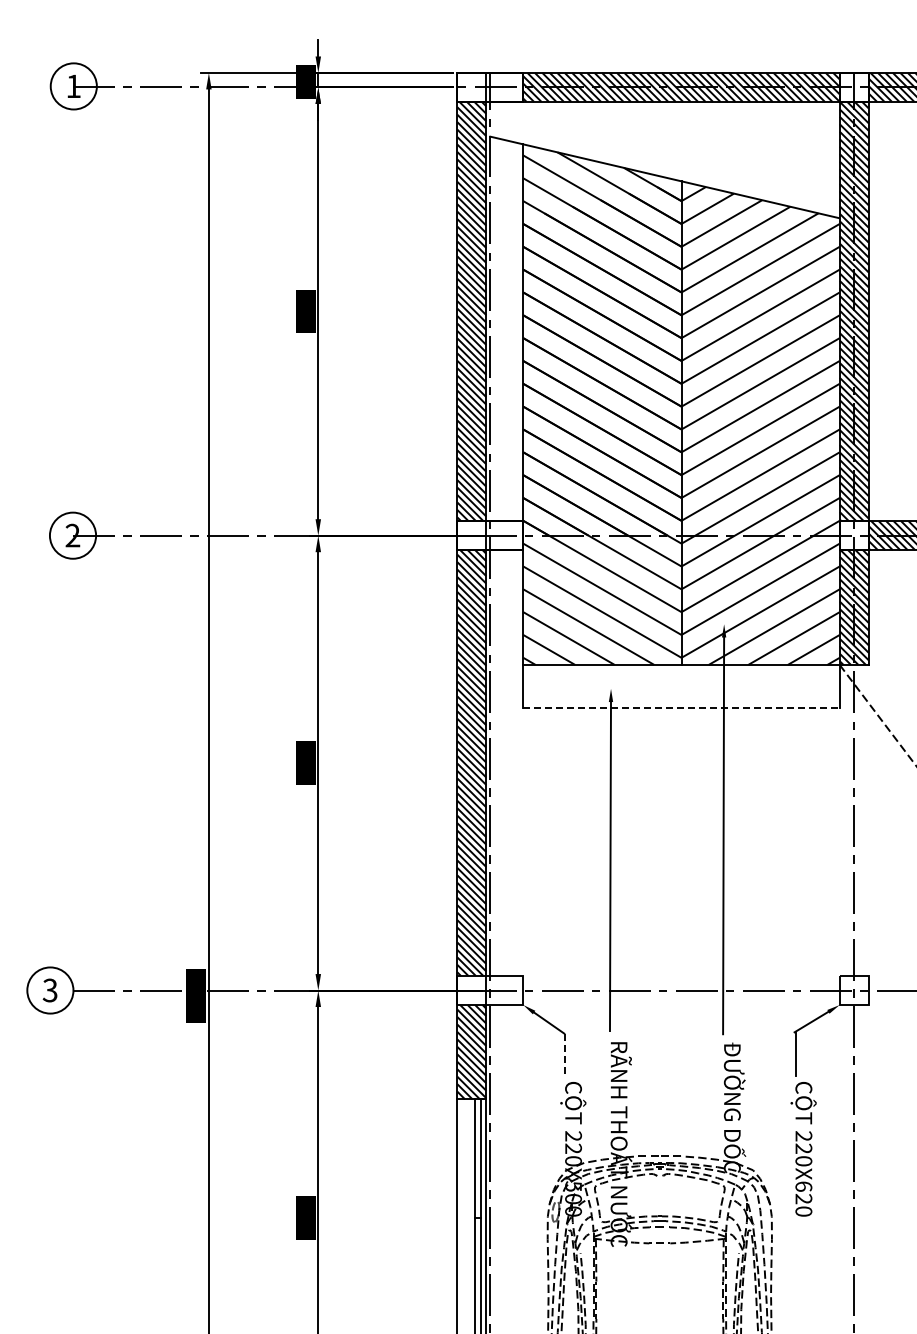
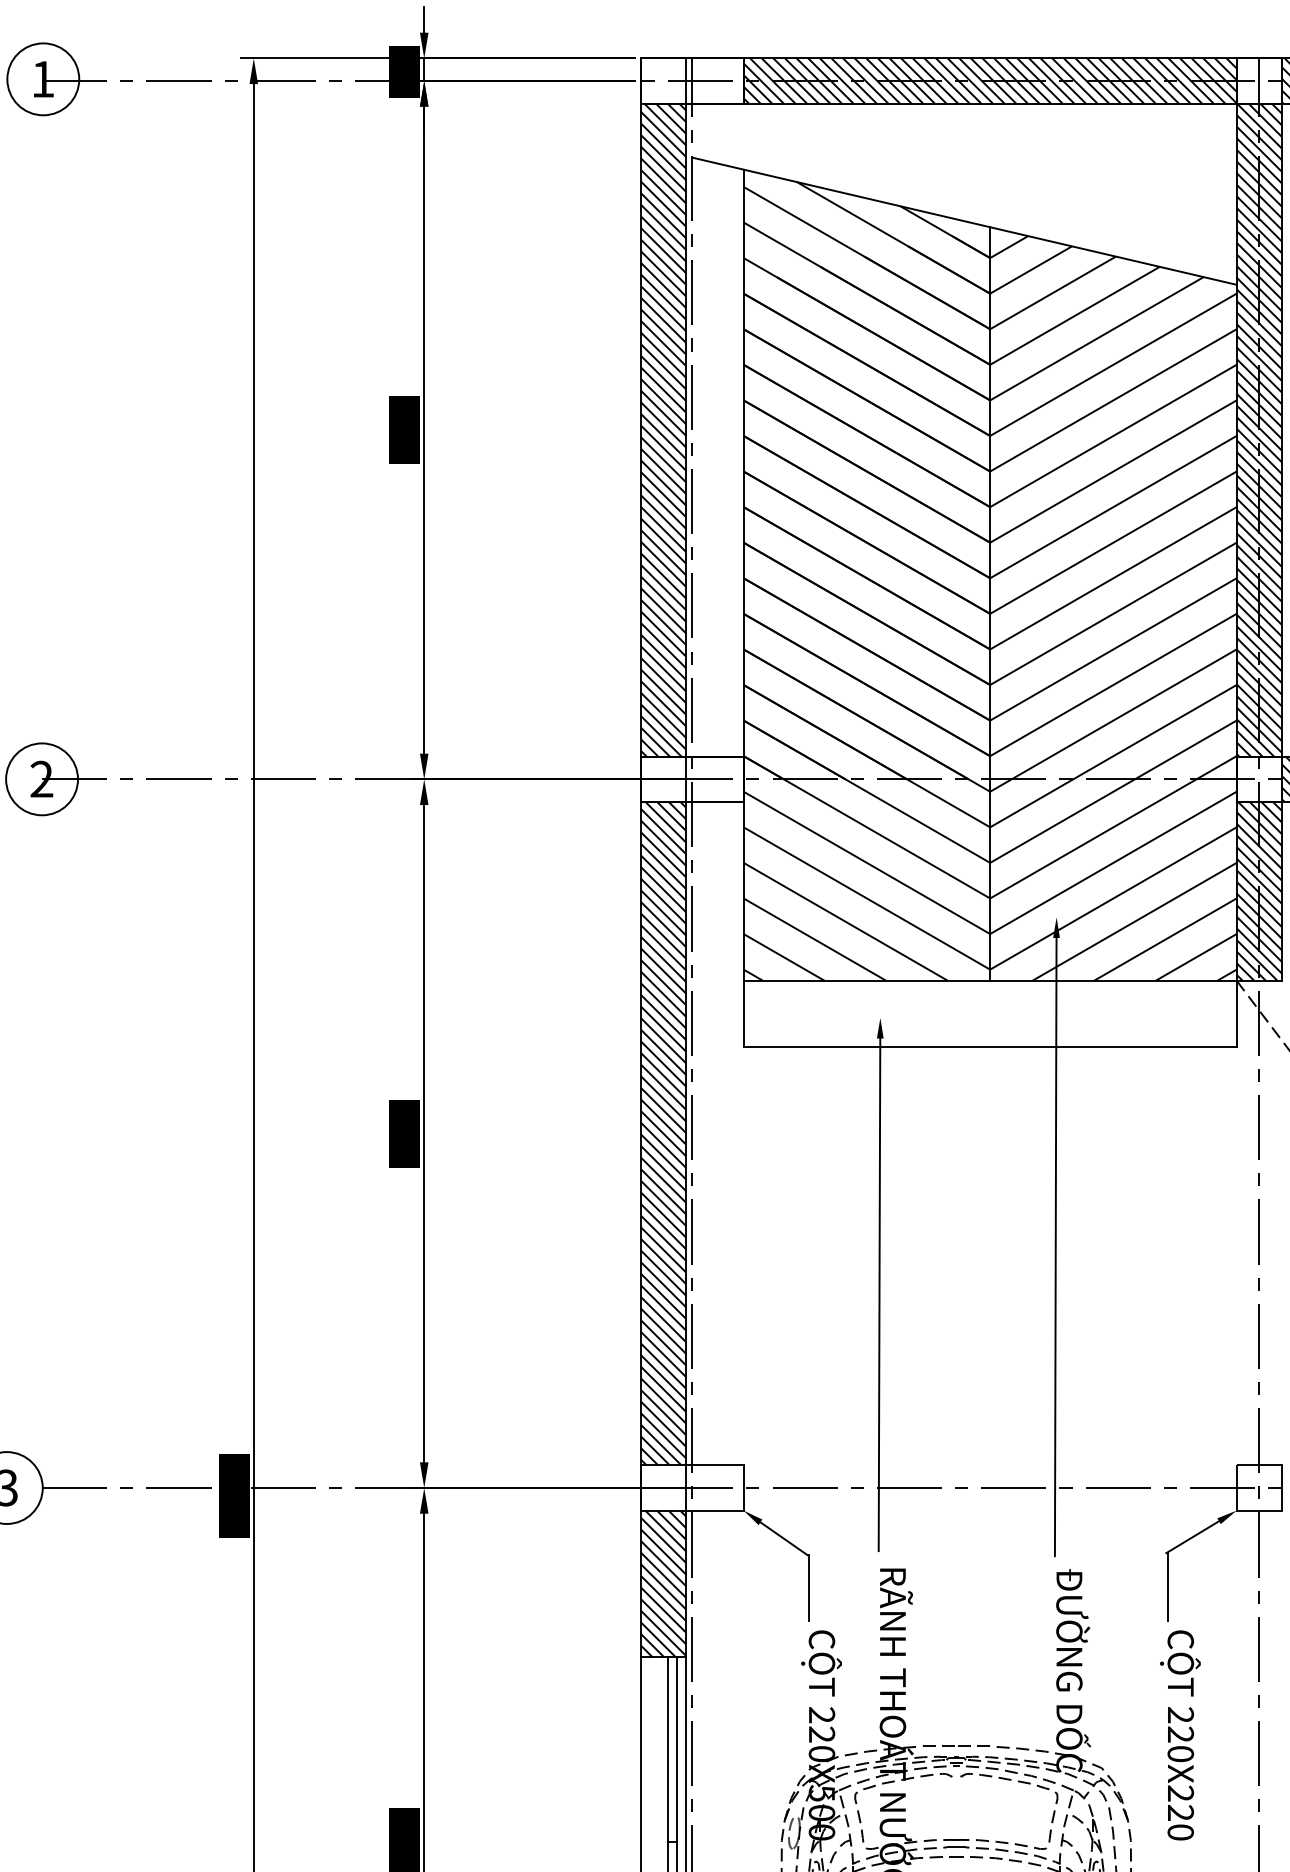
line: (682, 707) -> (991, 1047), dashed -> solid
line: (565, 1055) -> (809, 1589), dashed -> solid
text: (803, 1186) -> (1180, 1793), 220X620 -> 220X220

